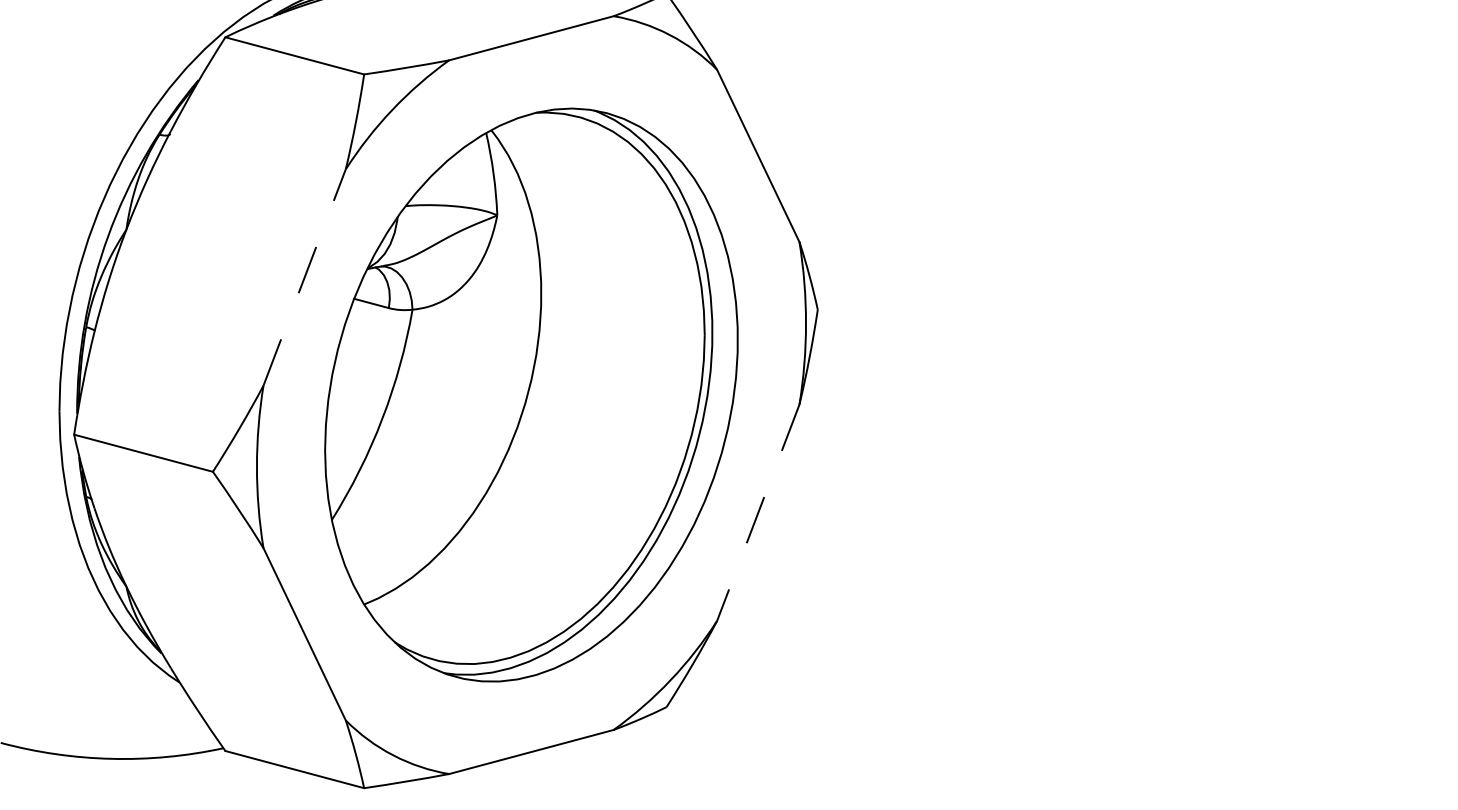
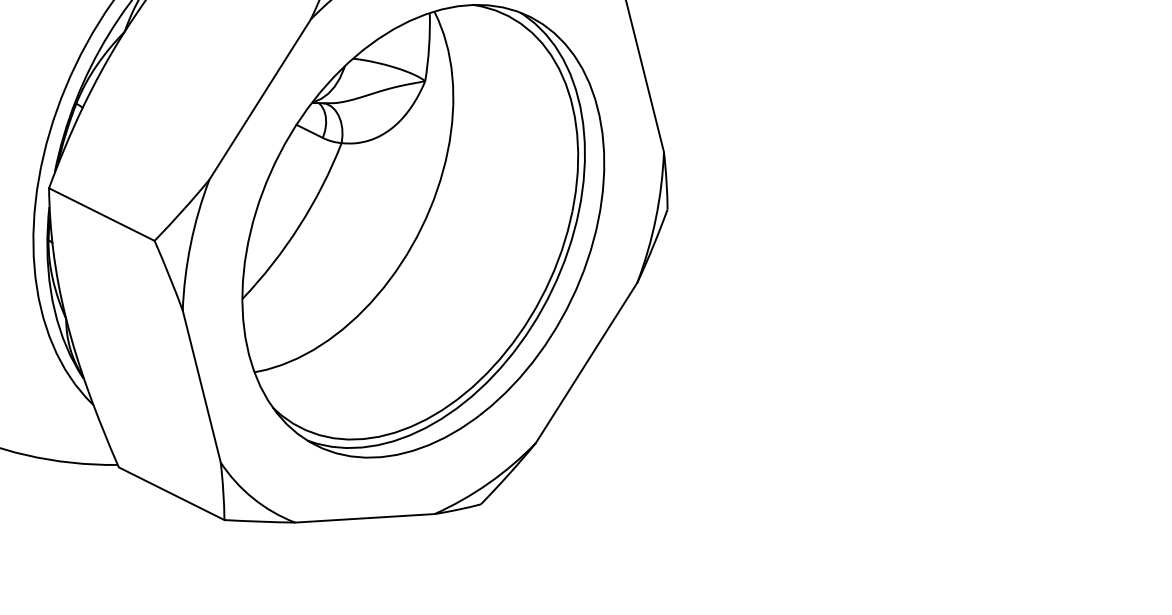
line: (304, 277) -> (260, 99), dashed -> solid
line: (758, 512) -> (586, 362), dashed -> solid

